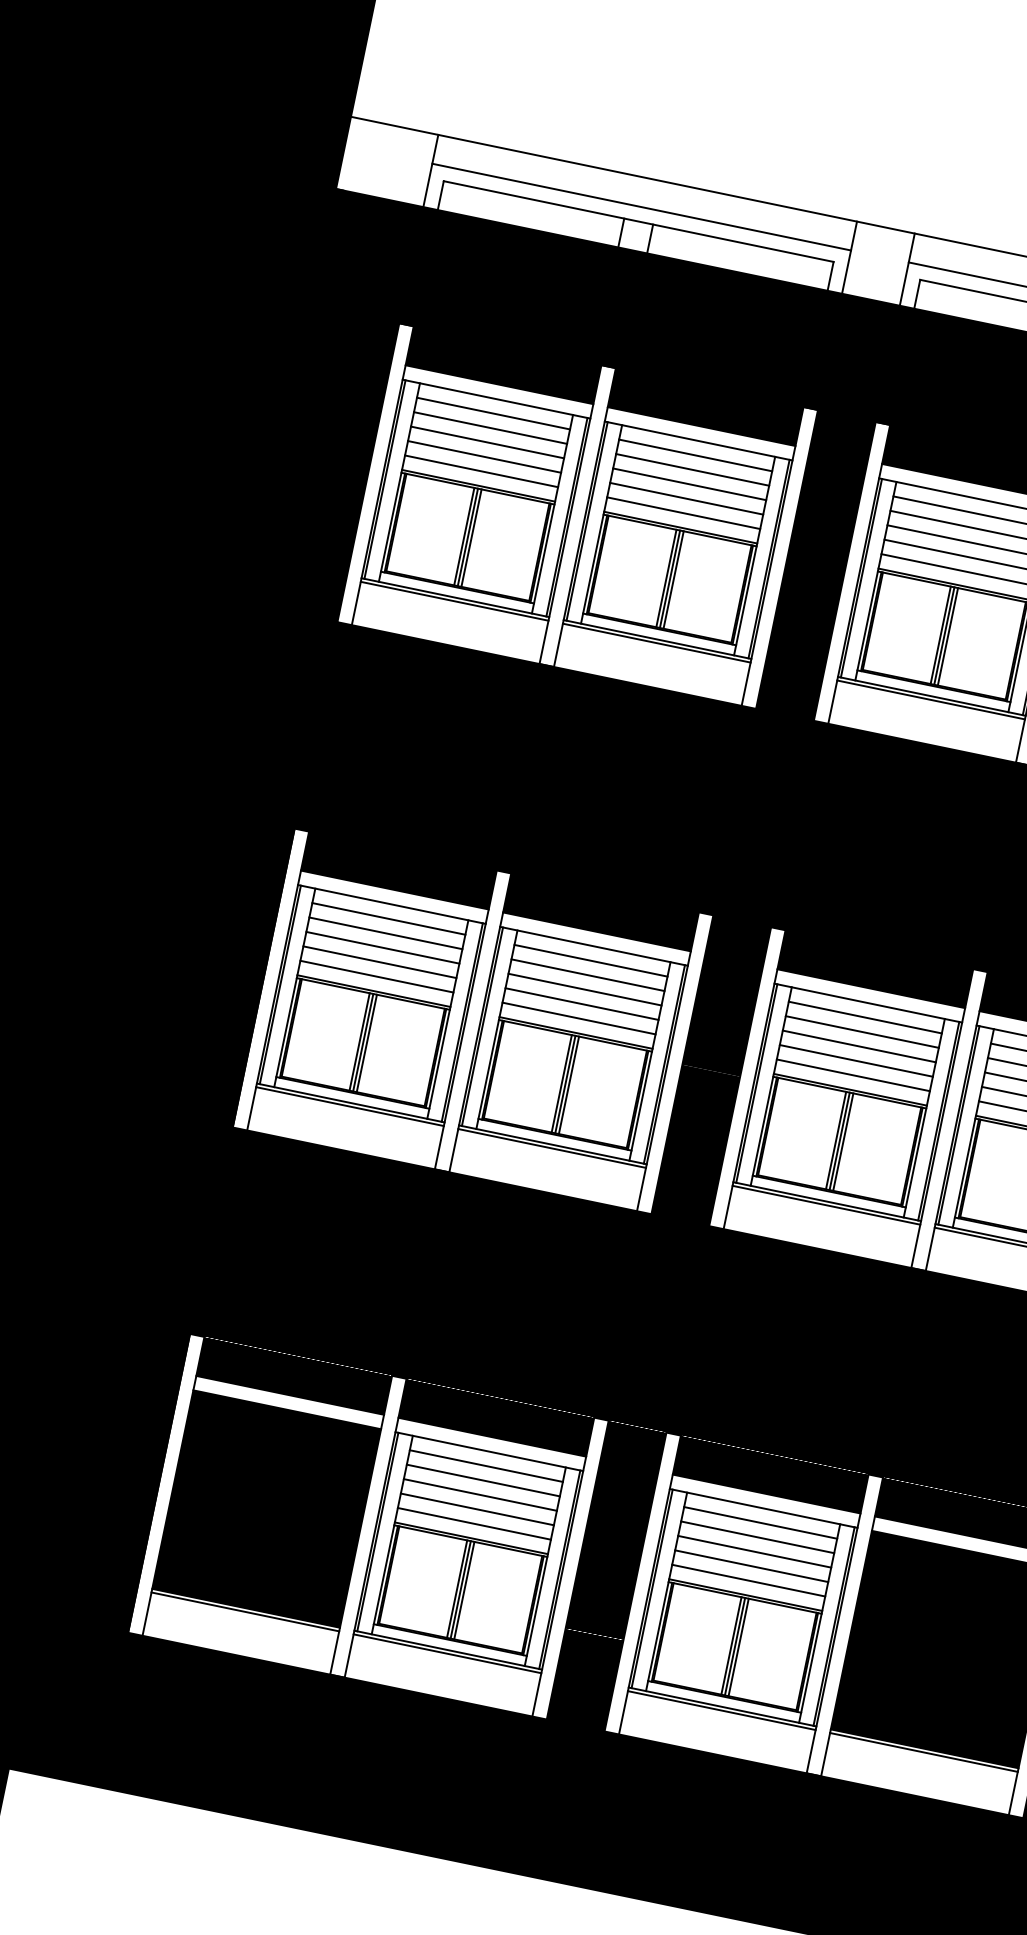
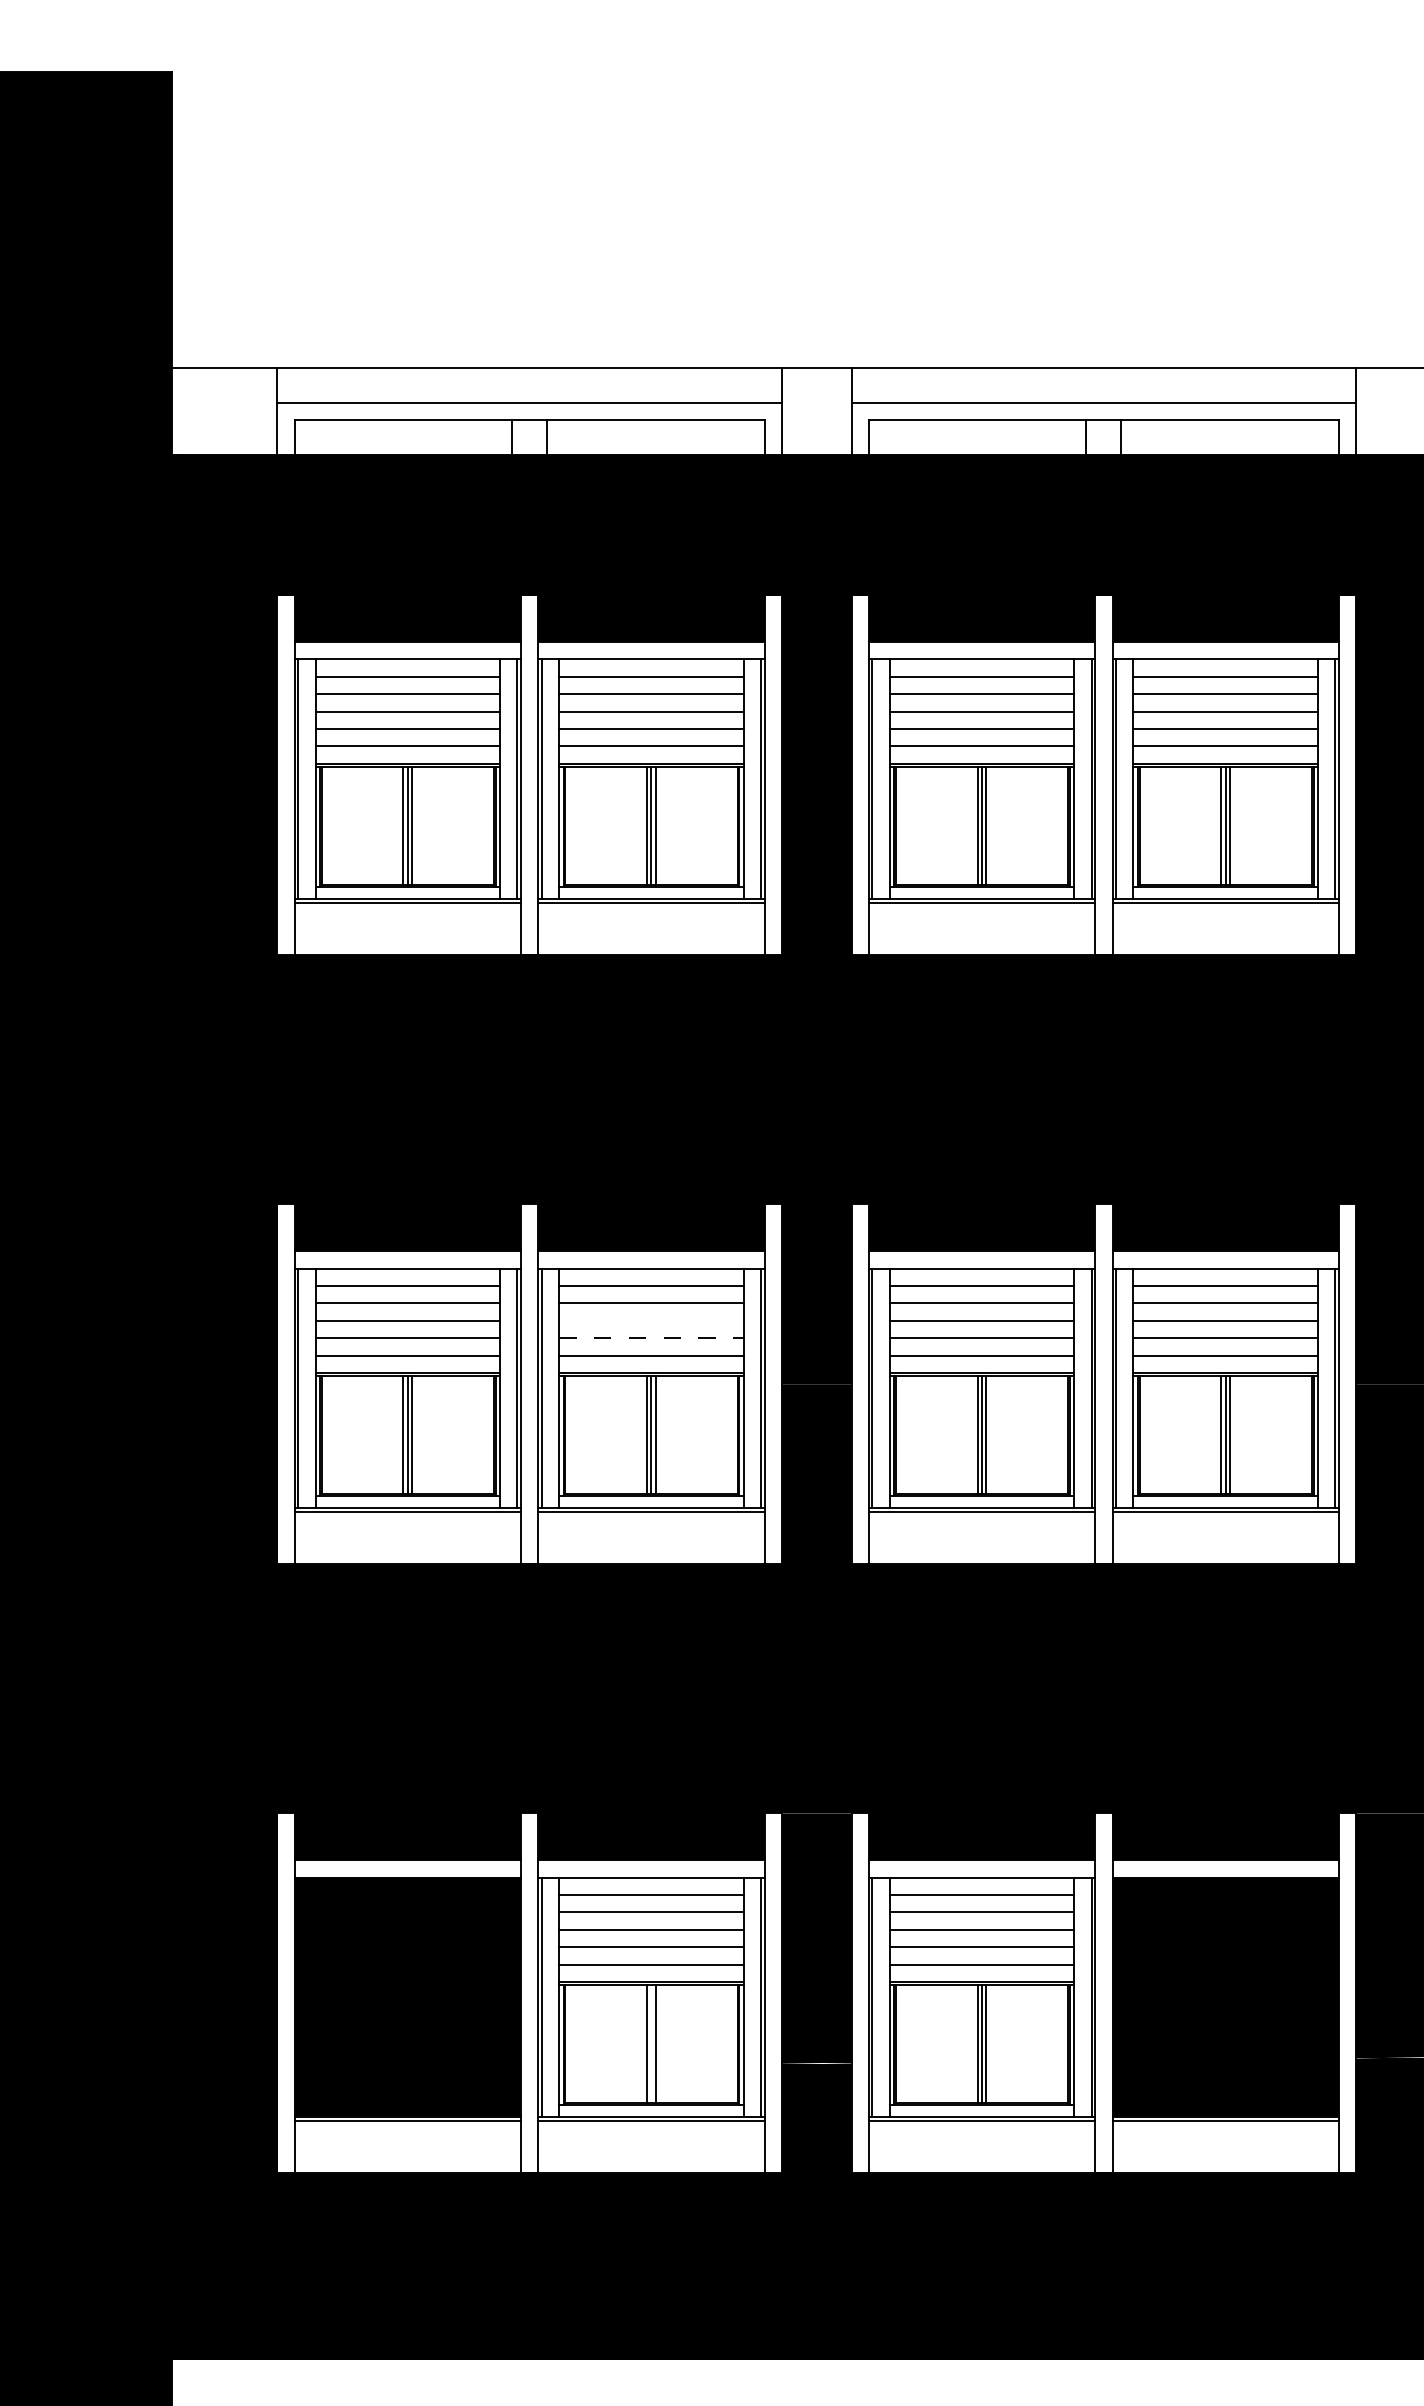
line: (585, 989) -> (651, 1320), removed
line: (582, 1004) -> (651, 1338), solid -> dashed
line: (460, 1589) -> (651, 2043), removed

